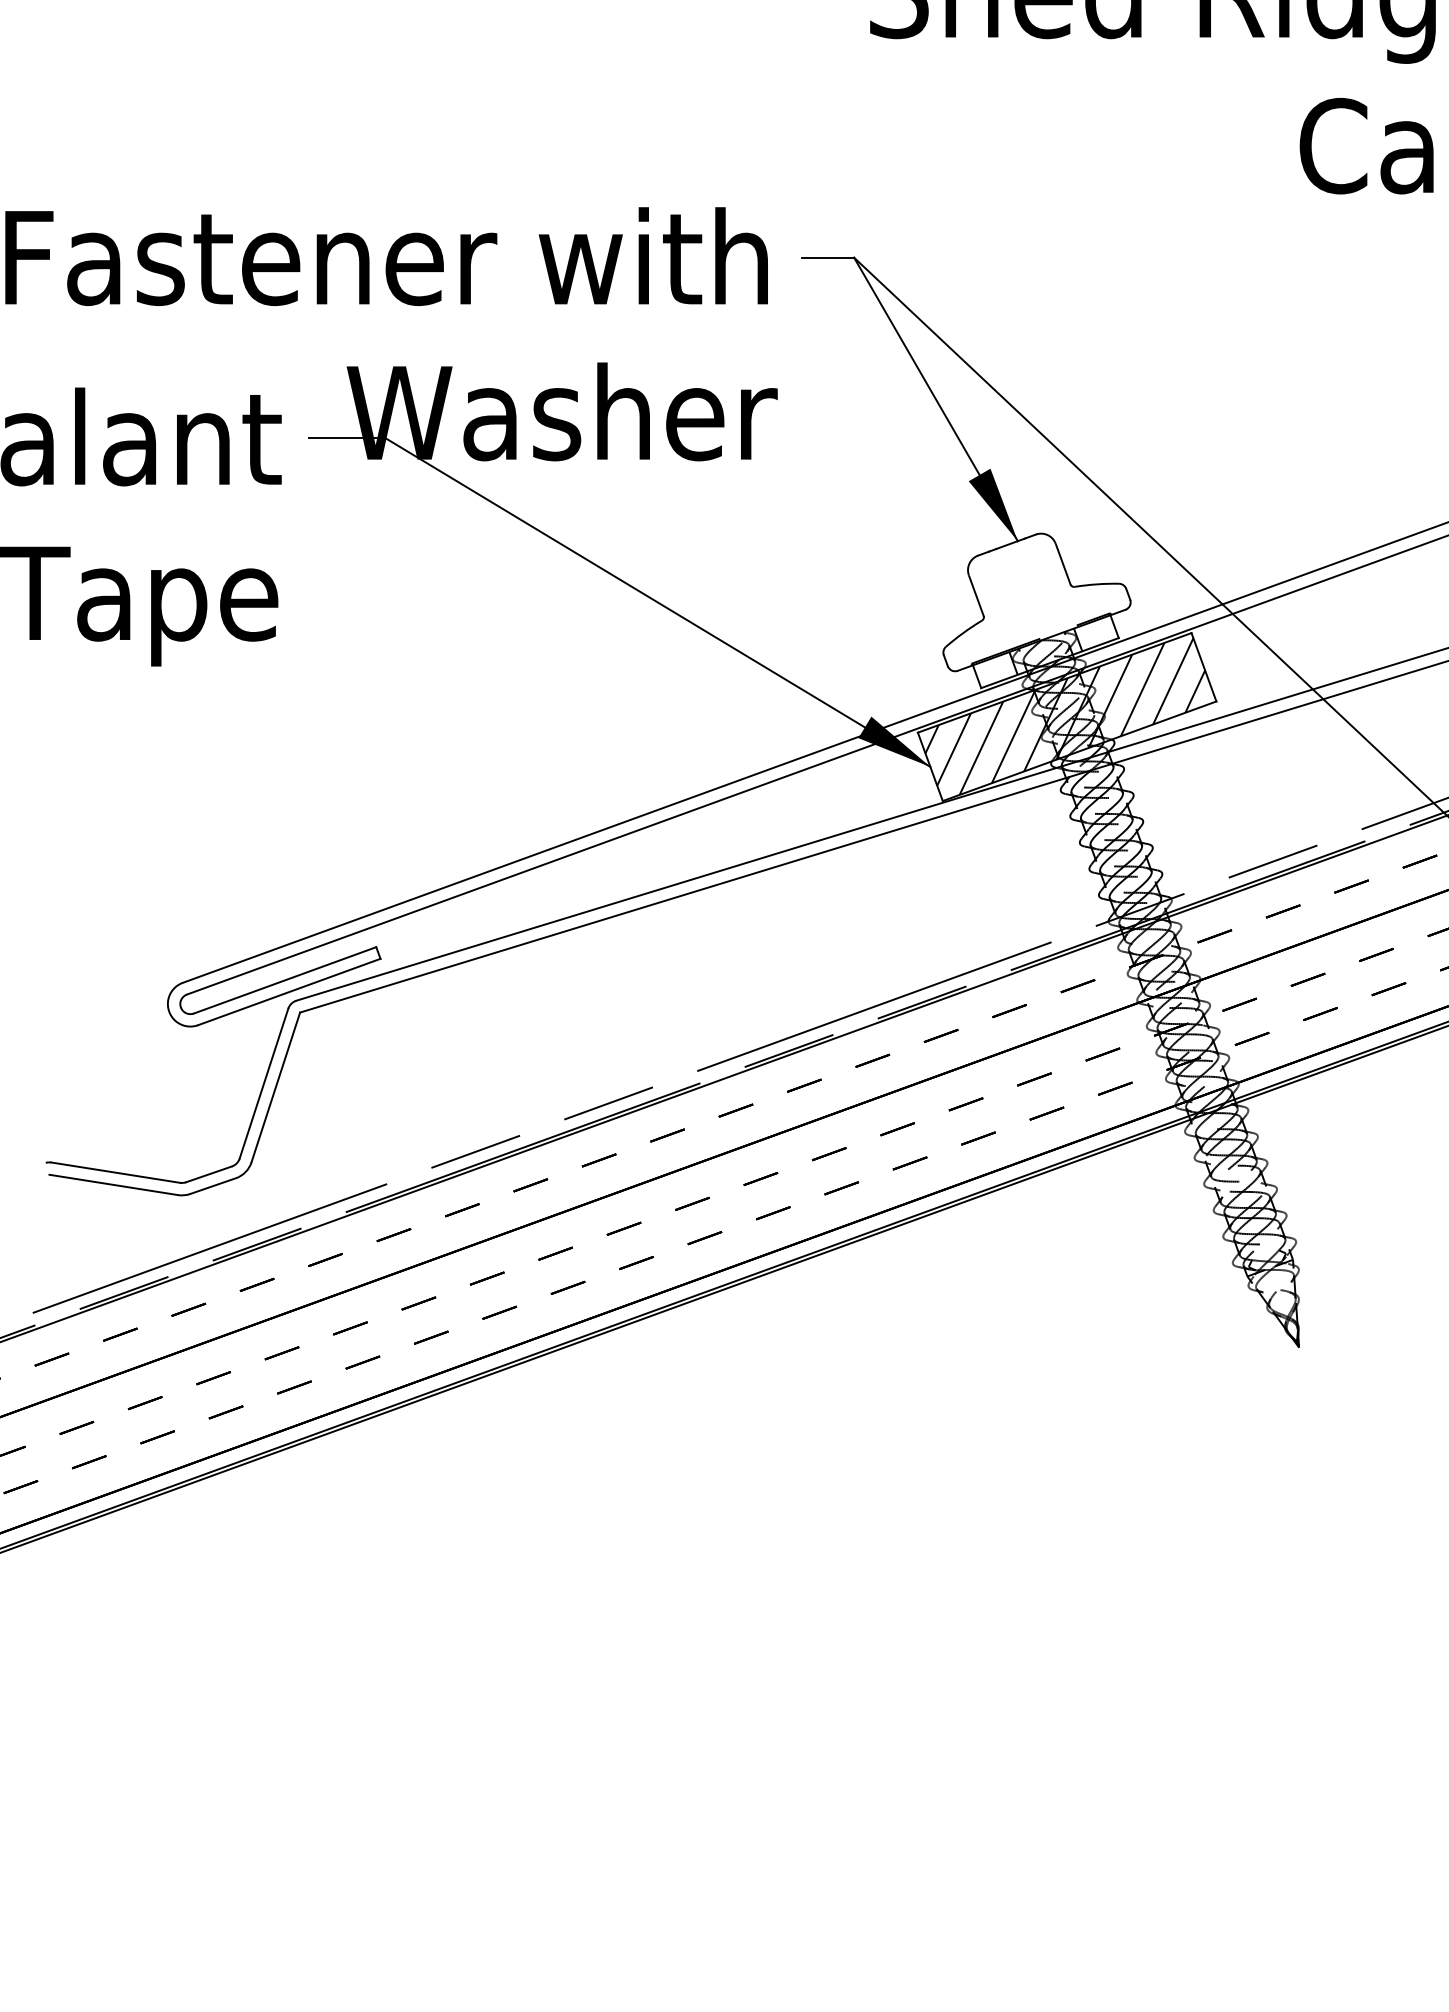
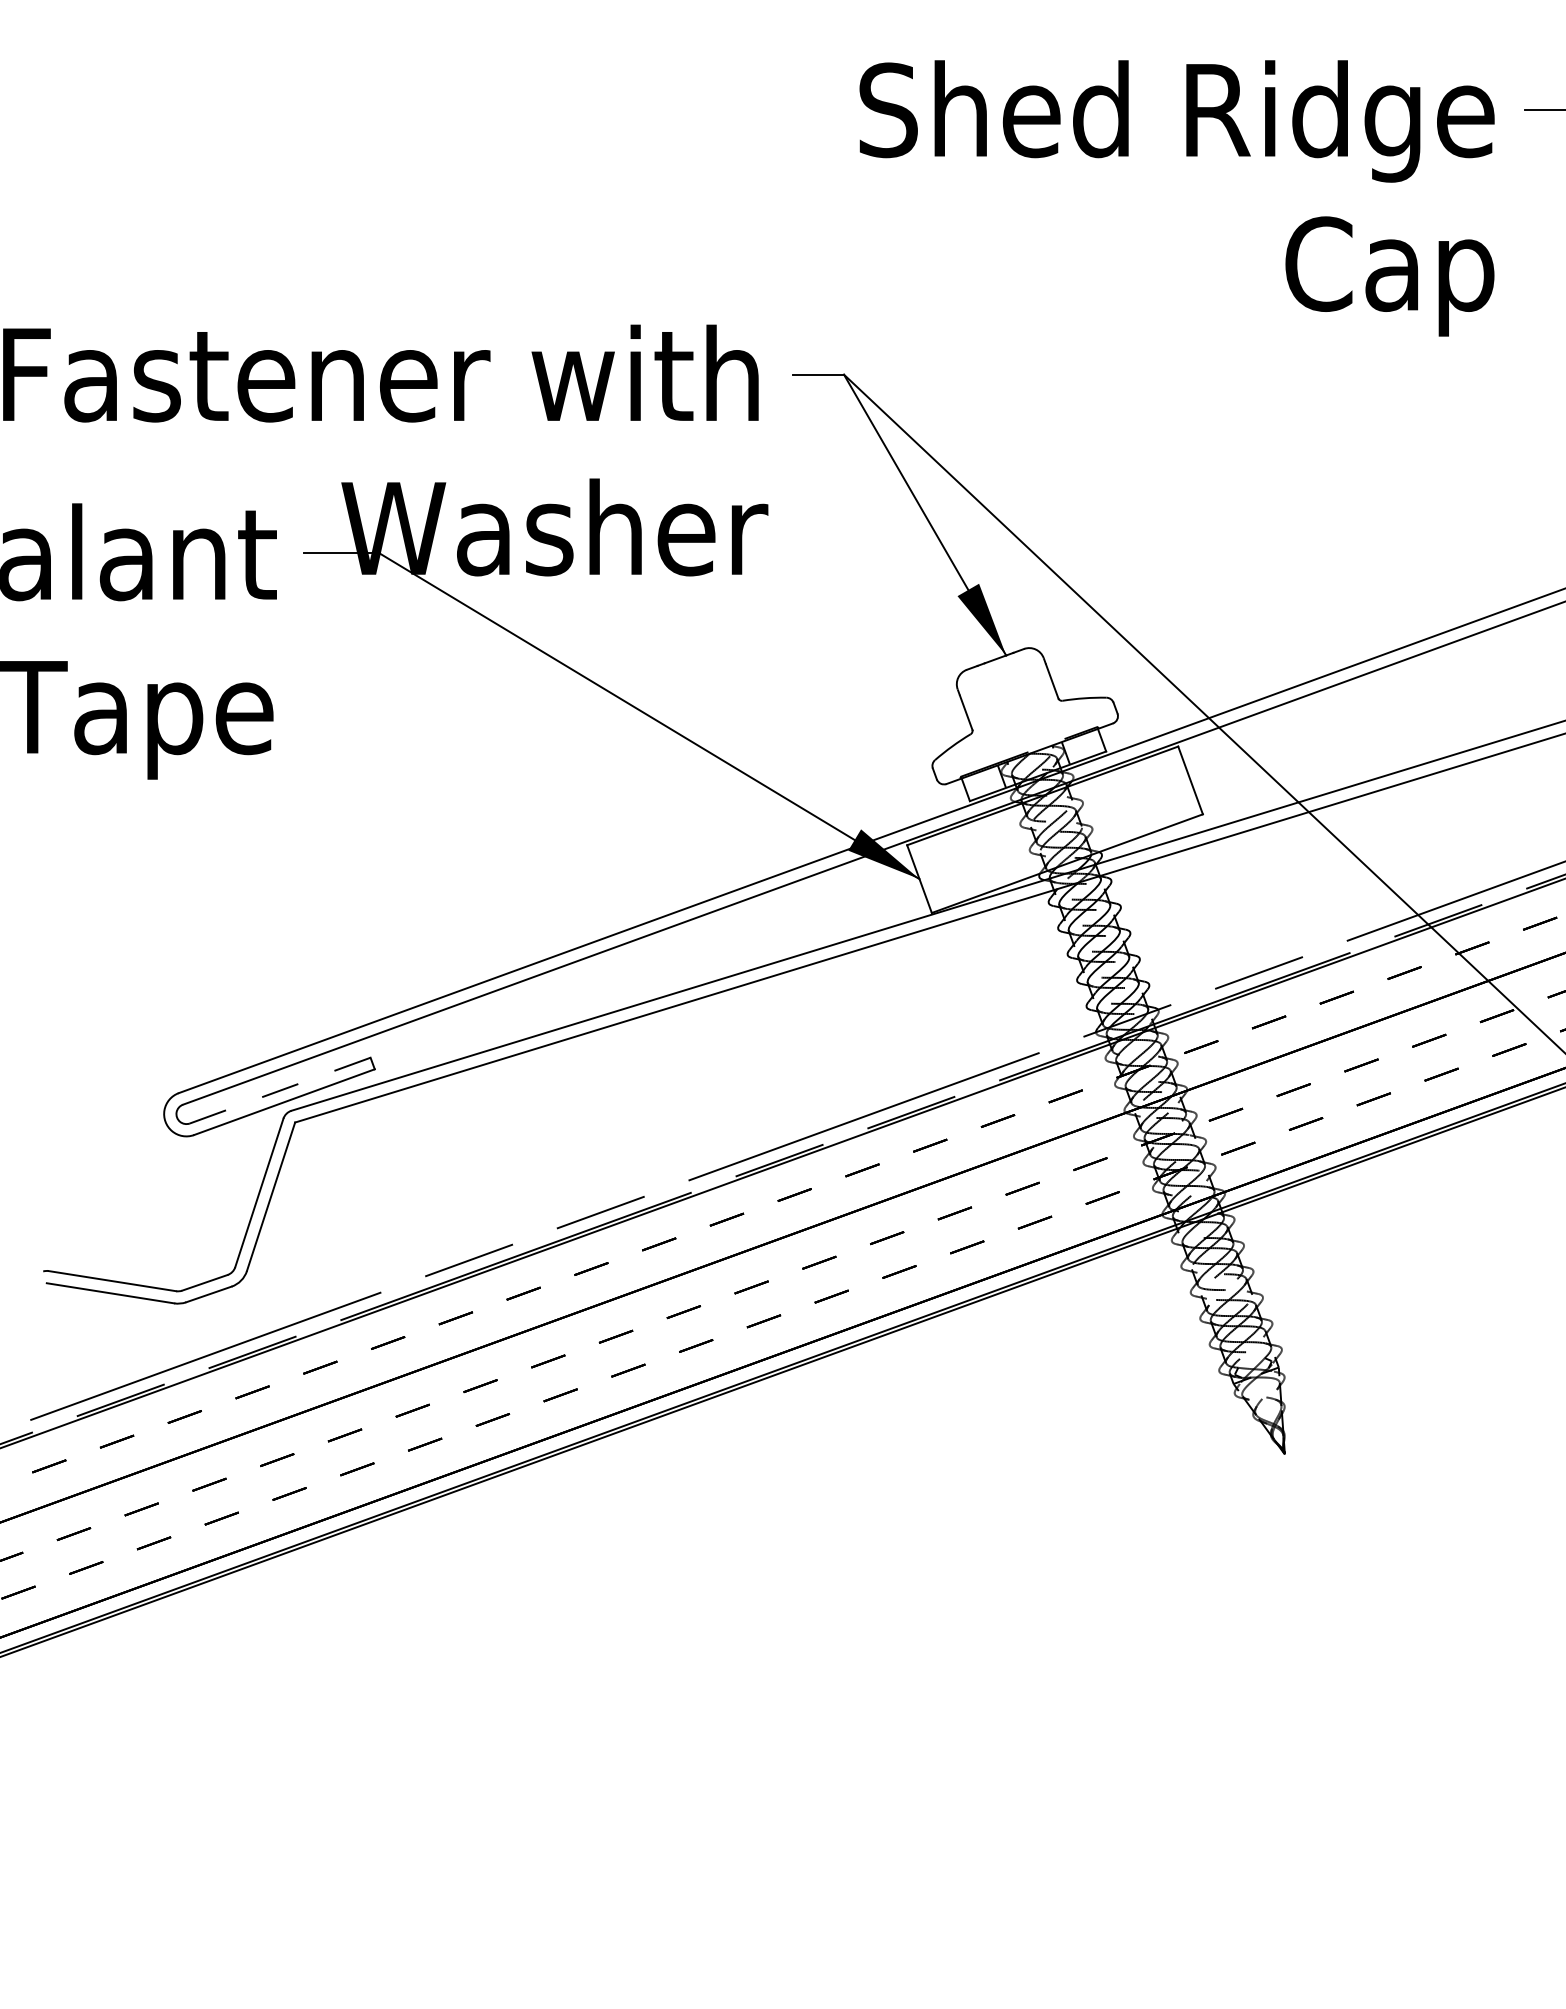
hatch: (1064, 715) -> (1052, 828), removed
line: (285, 980) -> (280, 1090), solid -> dashed

